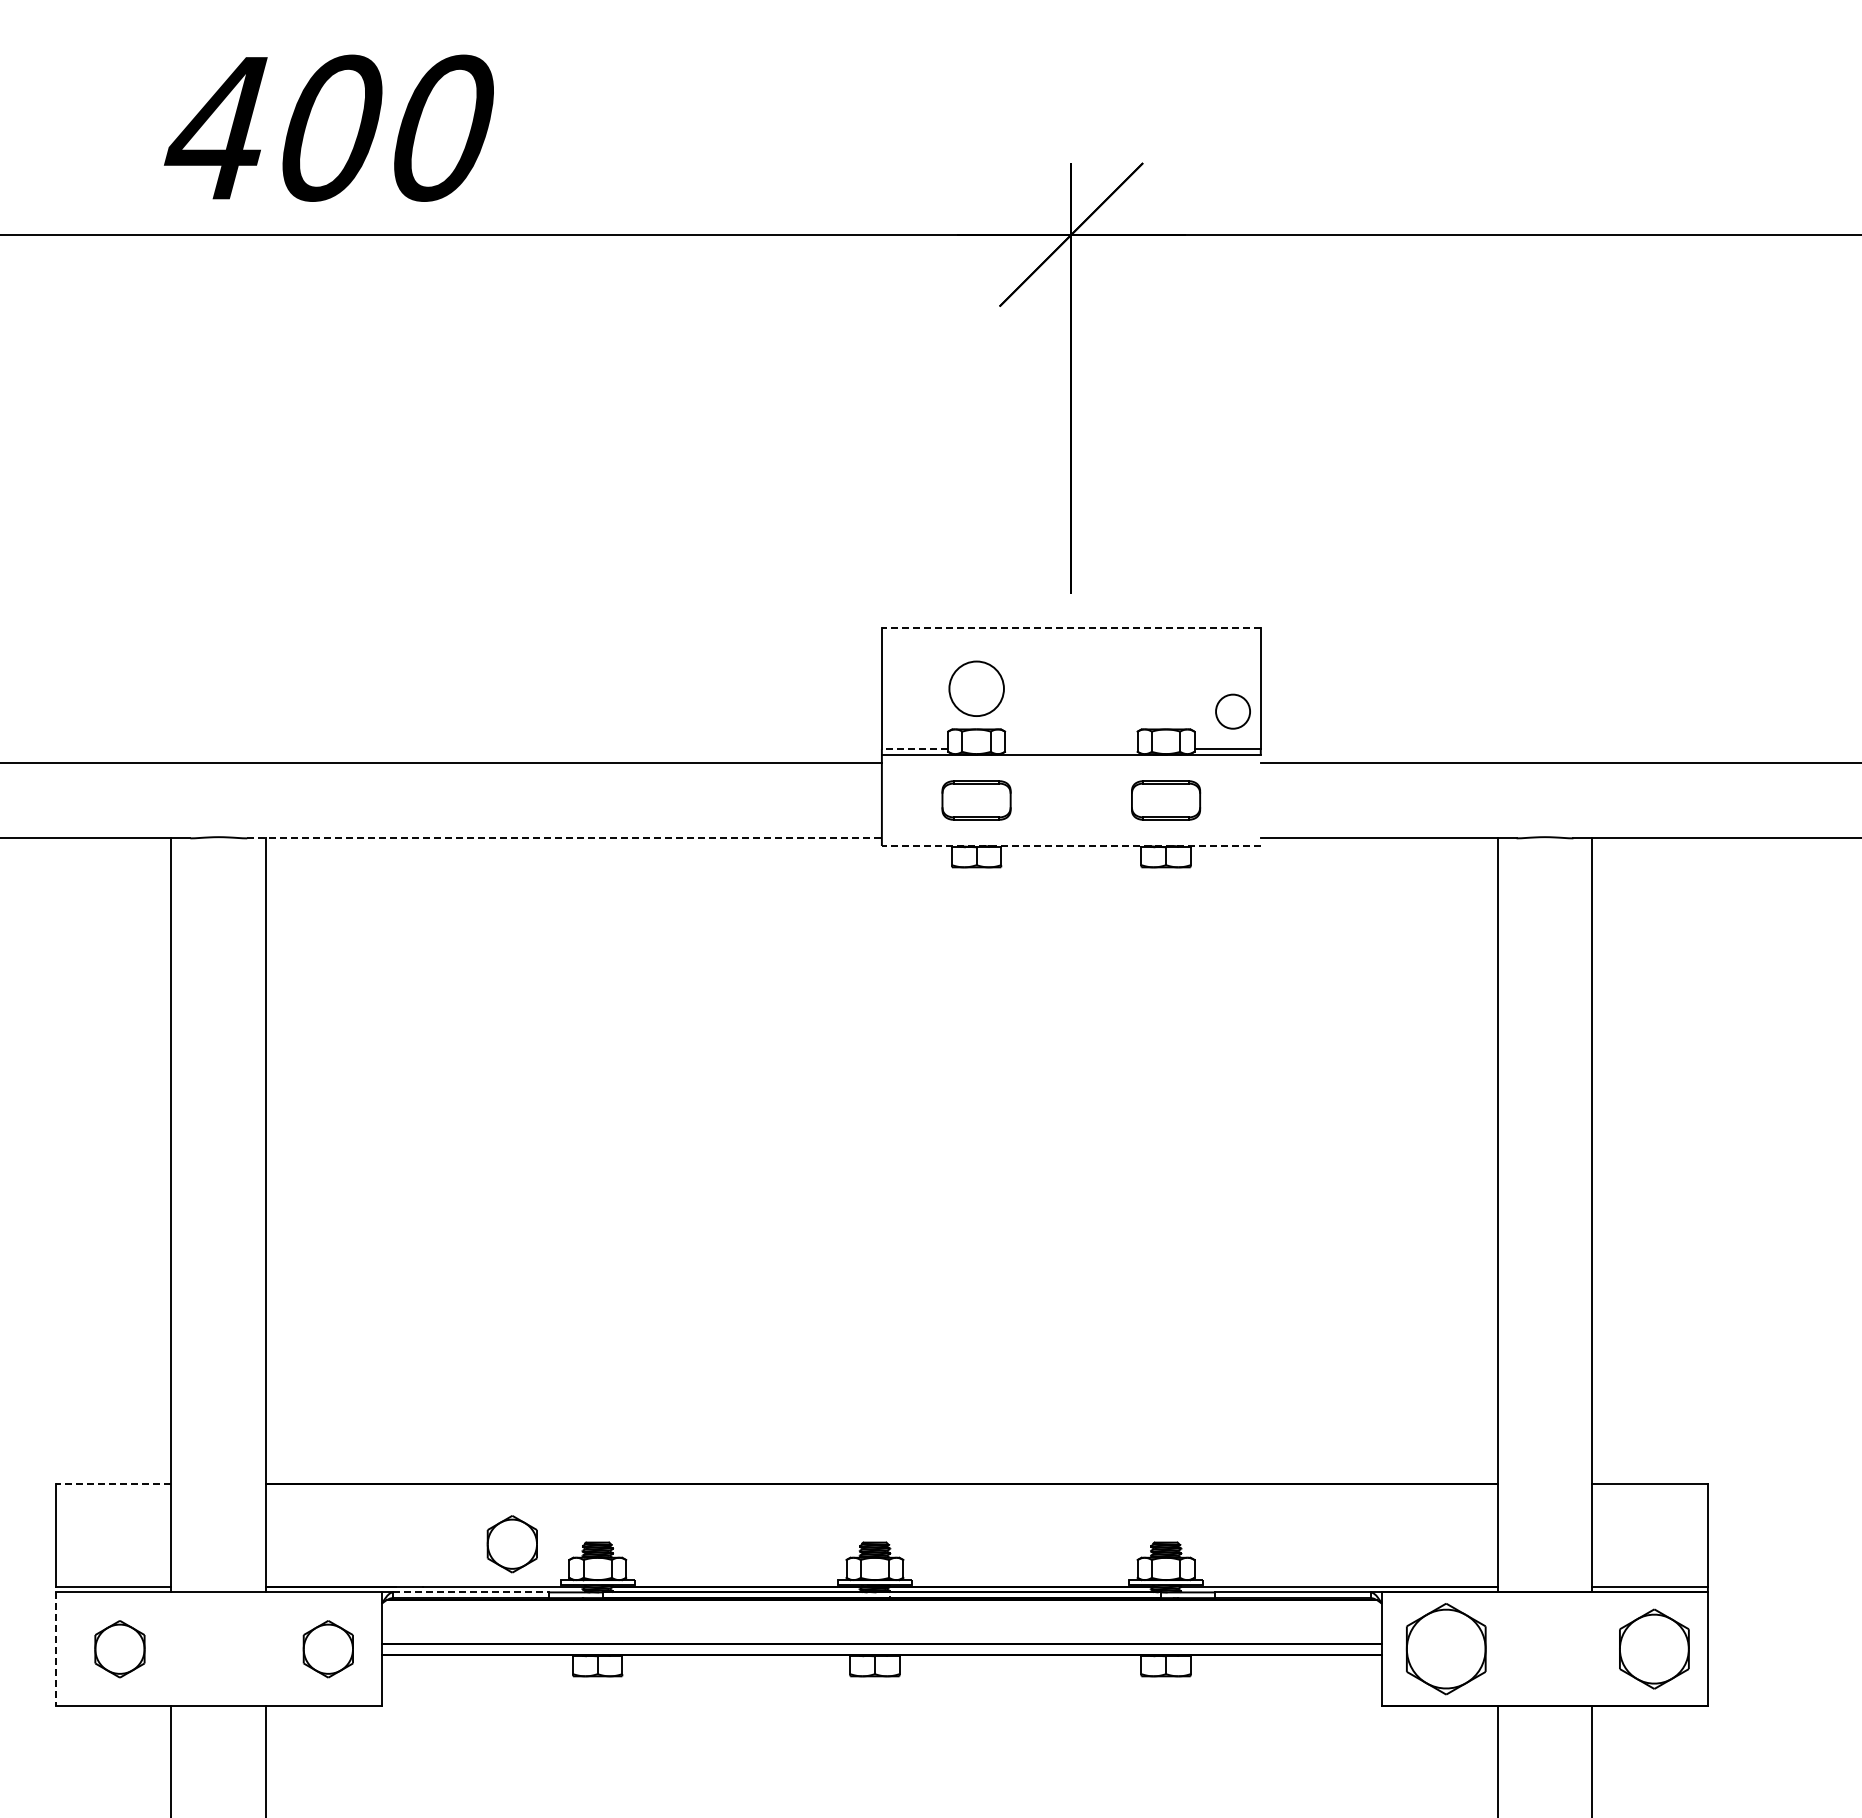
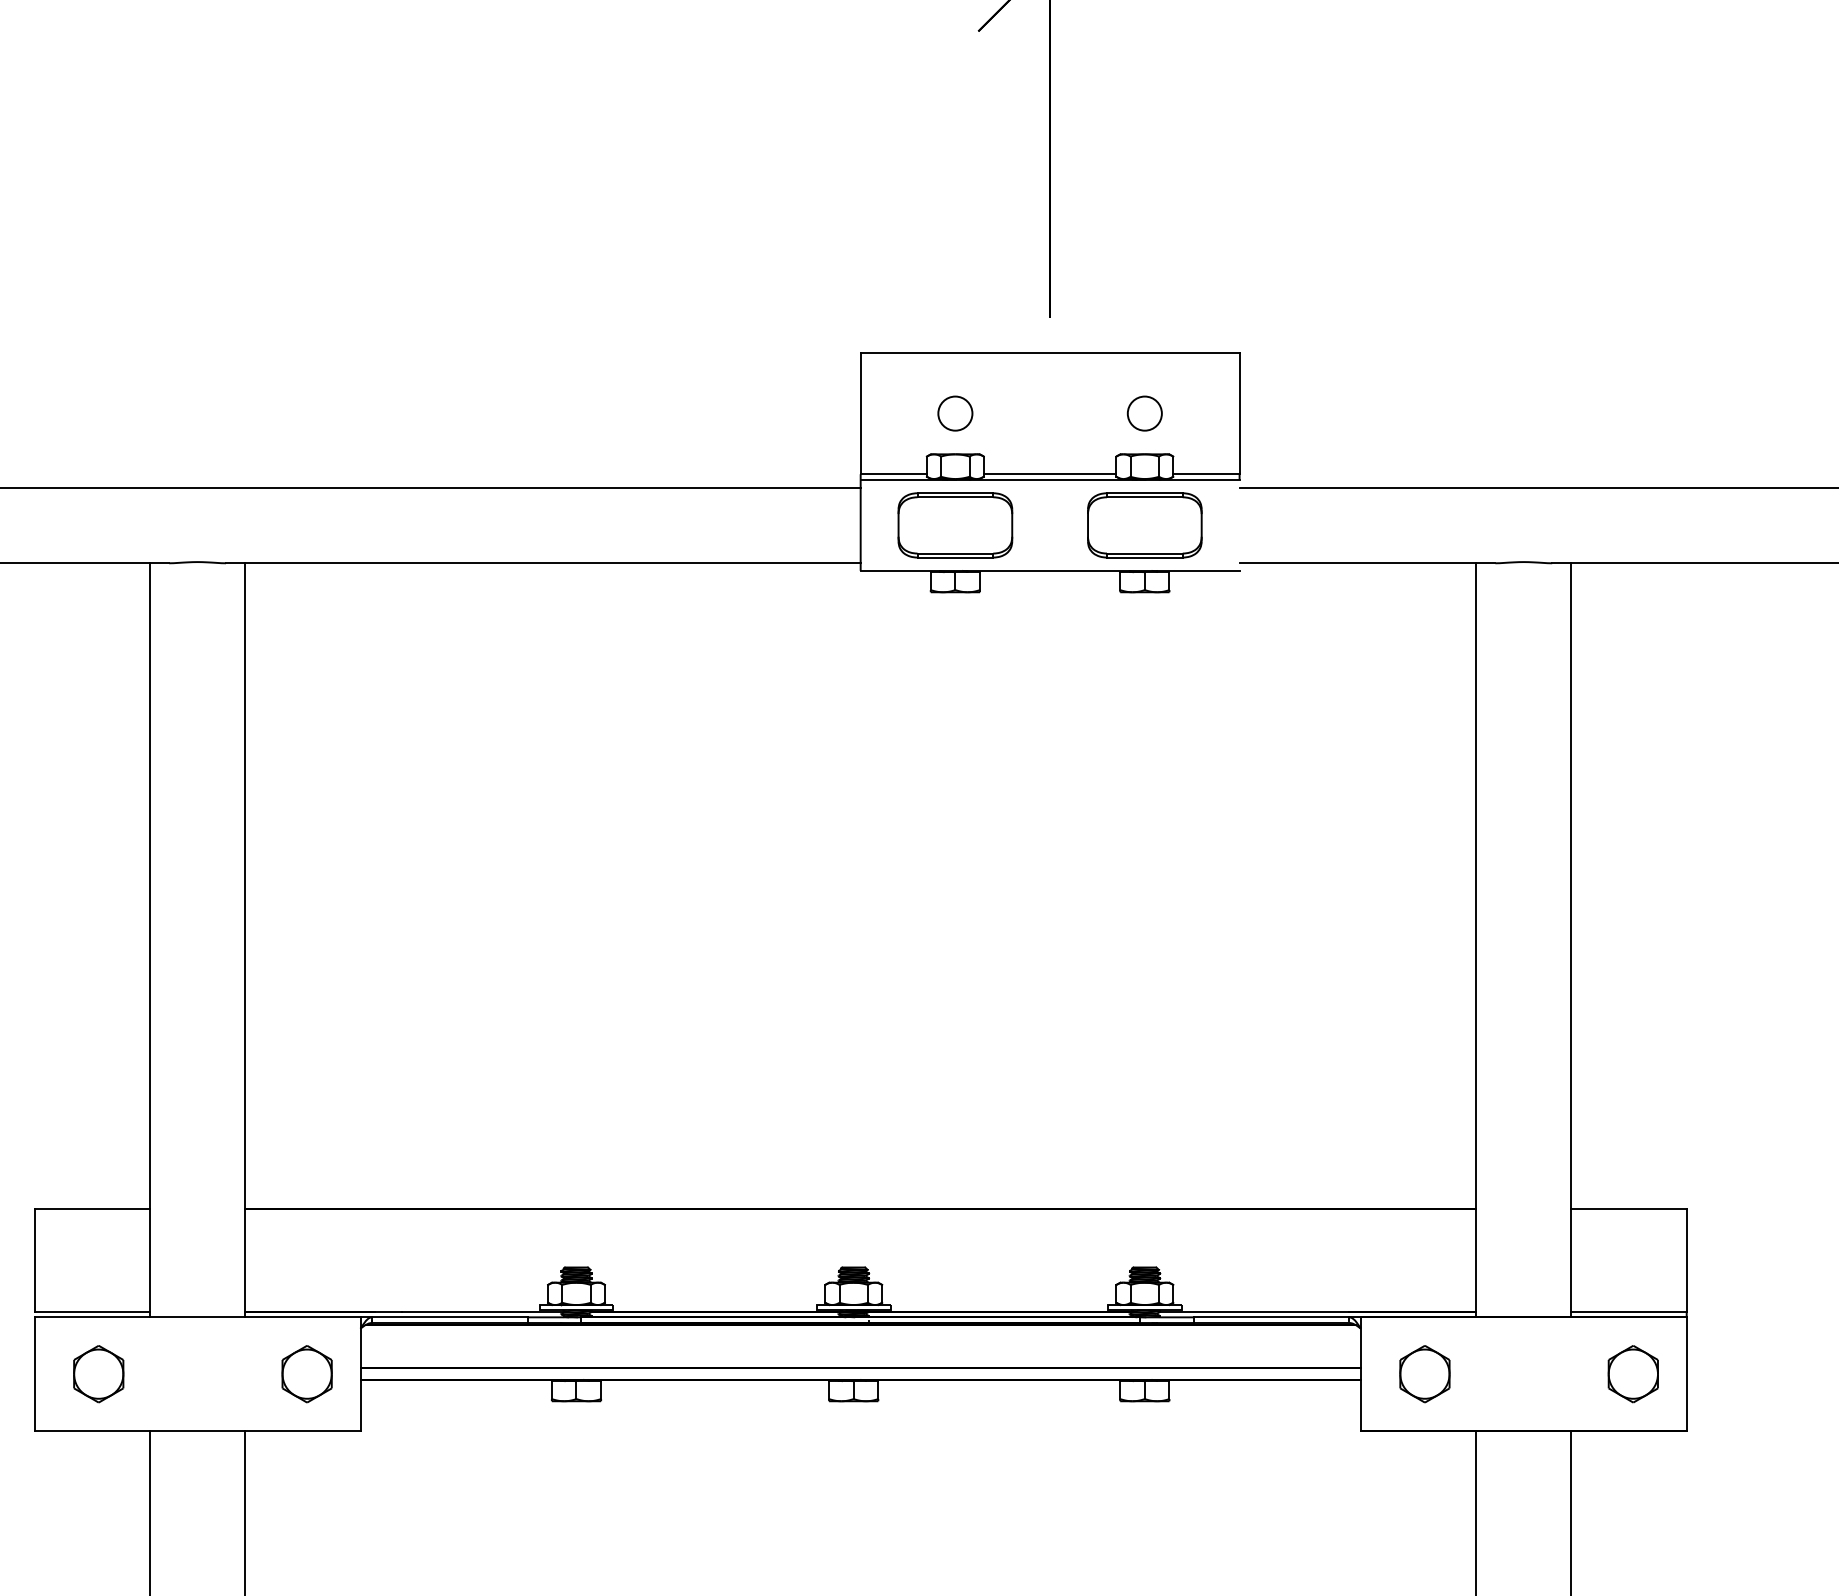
line: (1070, 628) -> (1049, 353), dashed -> solid
circle: (976, 688) -> (955, 413), size x0.62
circle: (1232, 711) -> (1144, 413), moved
line: (914, 749) -> (893, 474), dashed -> solid
line: (1071, 749) -> (1050, 474), added
part: (976, 800) -> (955, 525), size x1.67
part: (1165, 800) -> (1144, 525), size x1.67
line: (565, 838) -> (544, 563), dashed -> solid
line: (1070, 845) -> (1049, 570), dashed -> solid
line: (113, 1484) -> (92, 1209), dashed -> solid
part: (511, 1544) -> (490, 1269), removed
line: (471, 1592) -> (450, 1317), dashed -> solid
line: (55, 1649) -> (34, 1374), dashed -> solid
part: (1445, 1649) -> (1424, 1374), size x0.62
part: (1654, 1649) -> (1633, 1374), size x0.71

